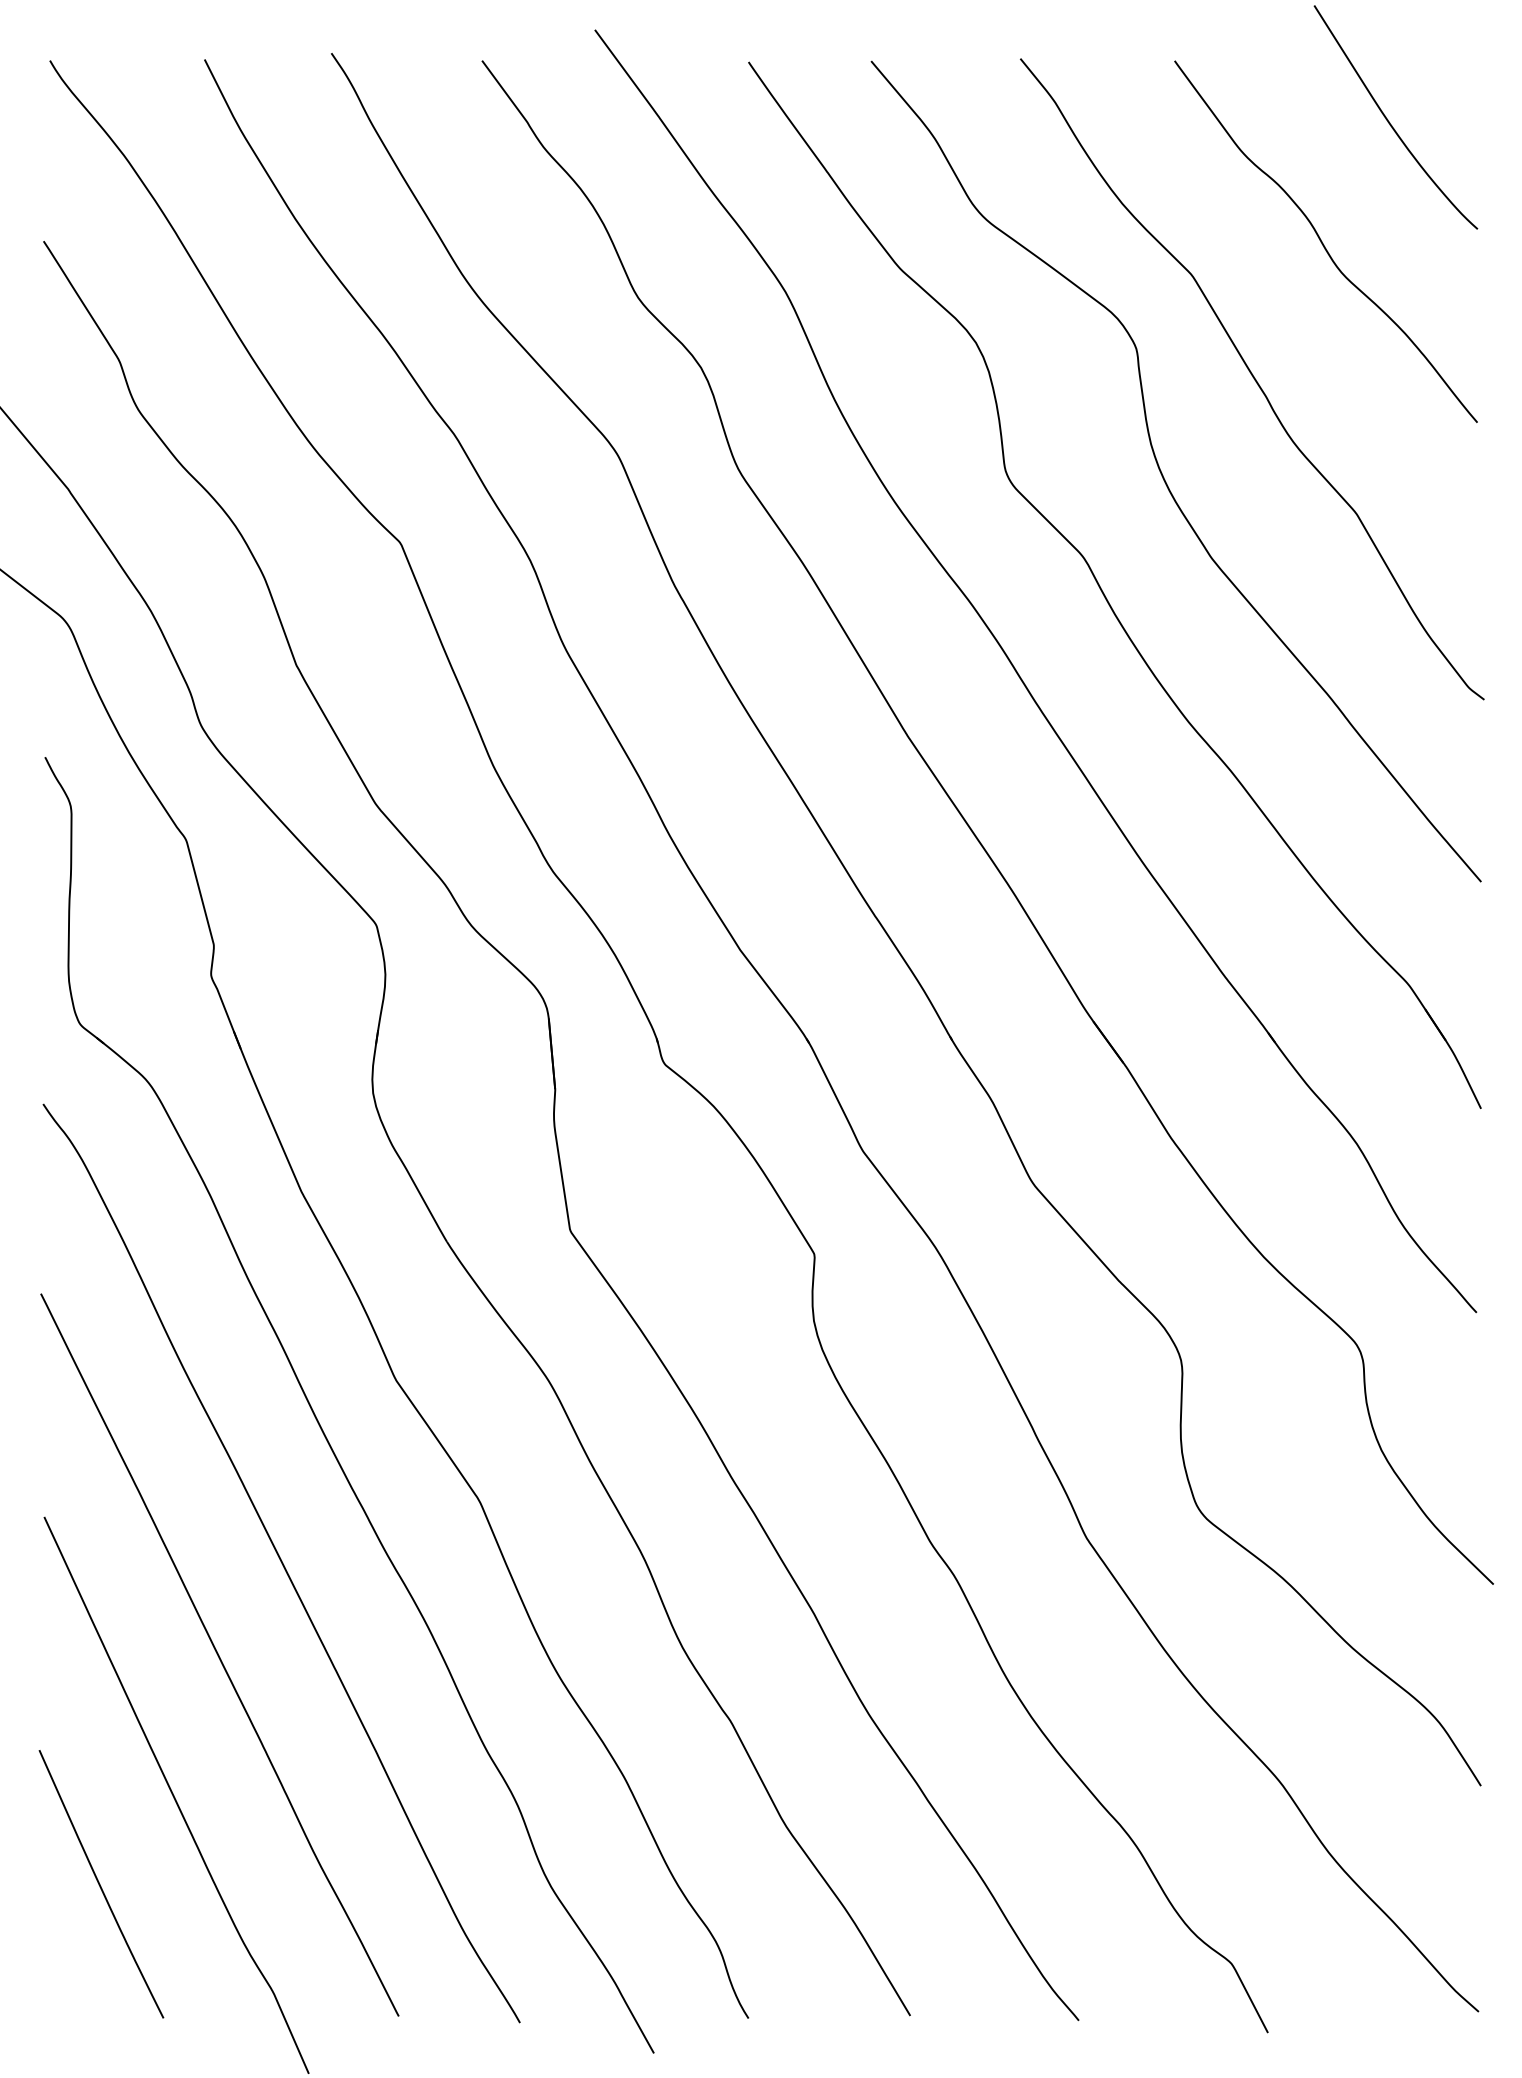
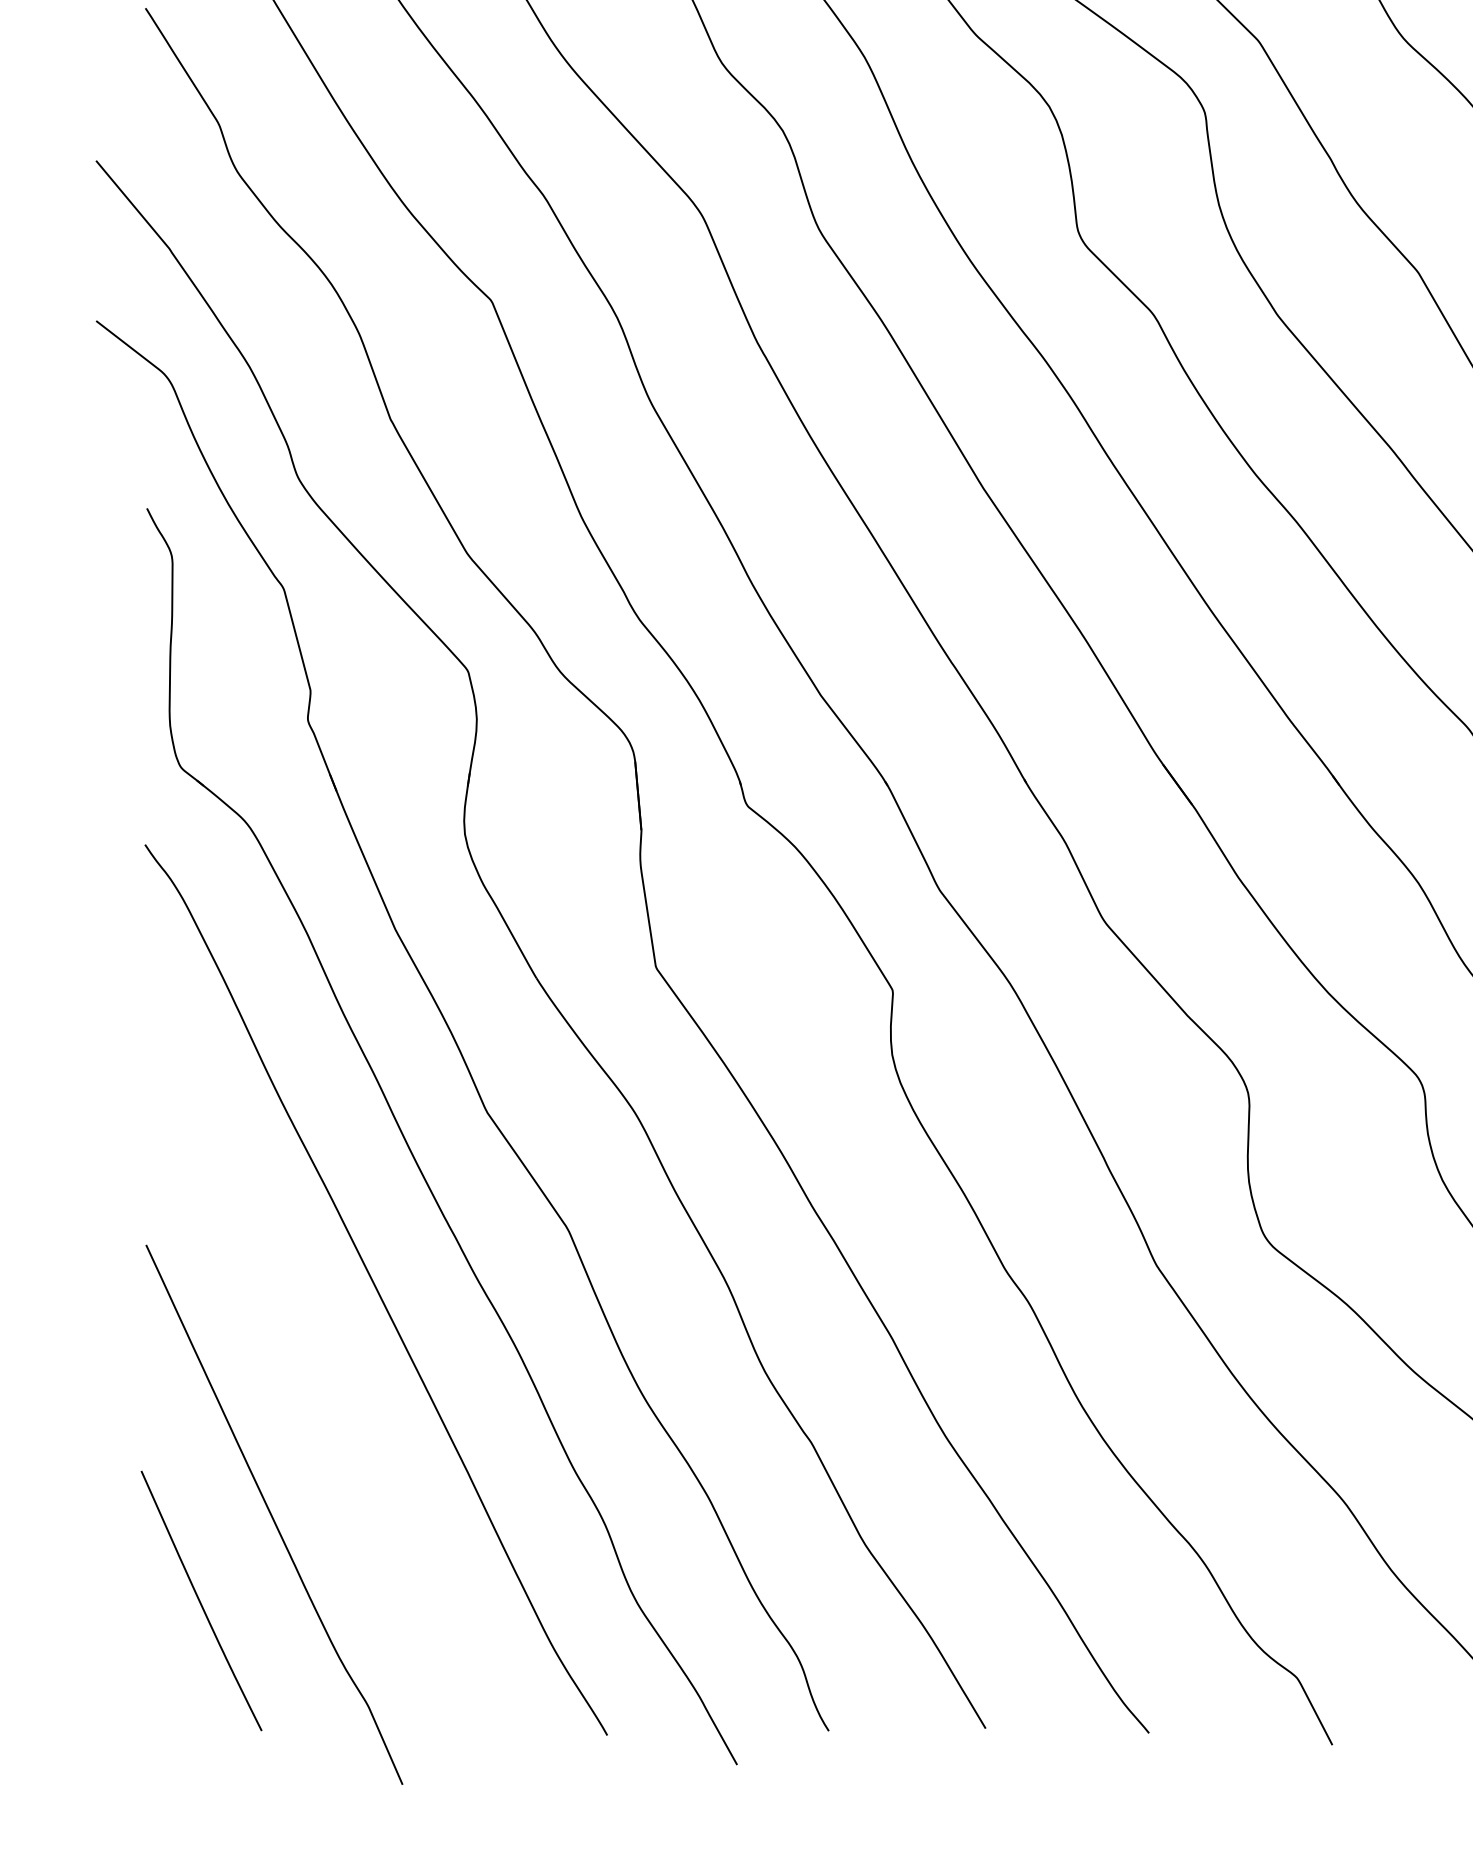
curve: (218, 1654) -> (315, 1378), removed

